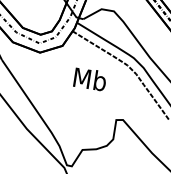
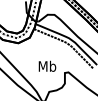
text: (90, 77) -> (47, 65), moved

